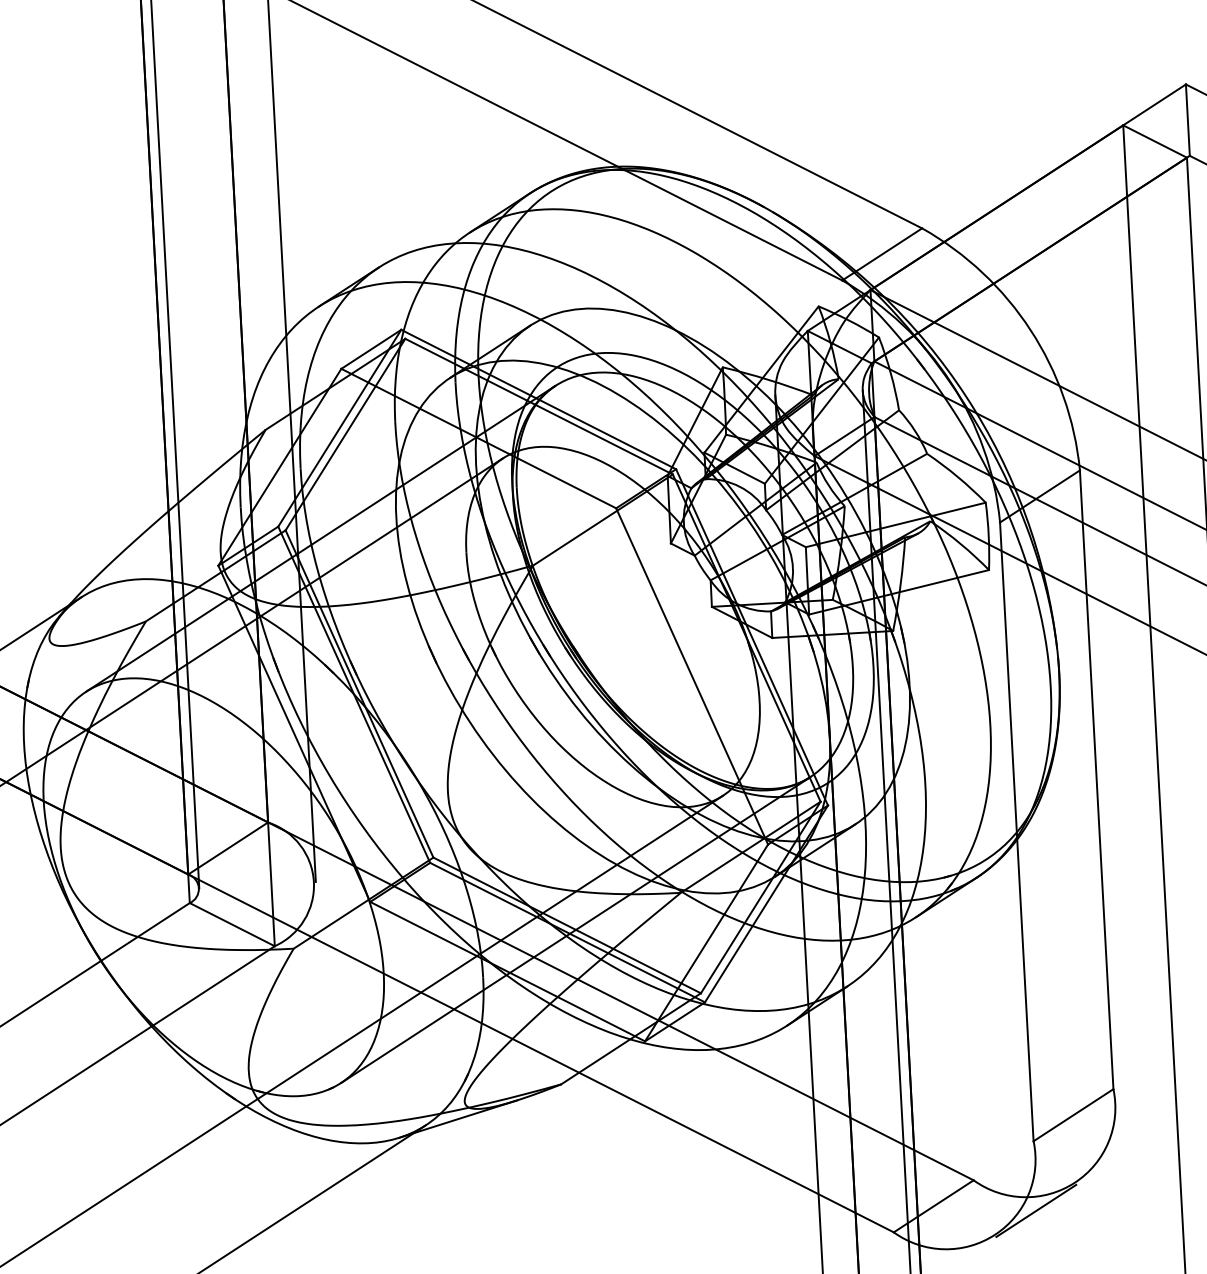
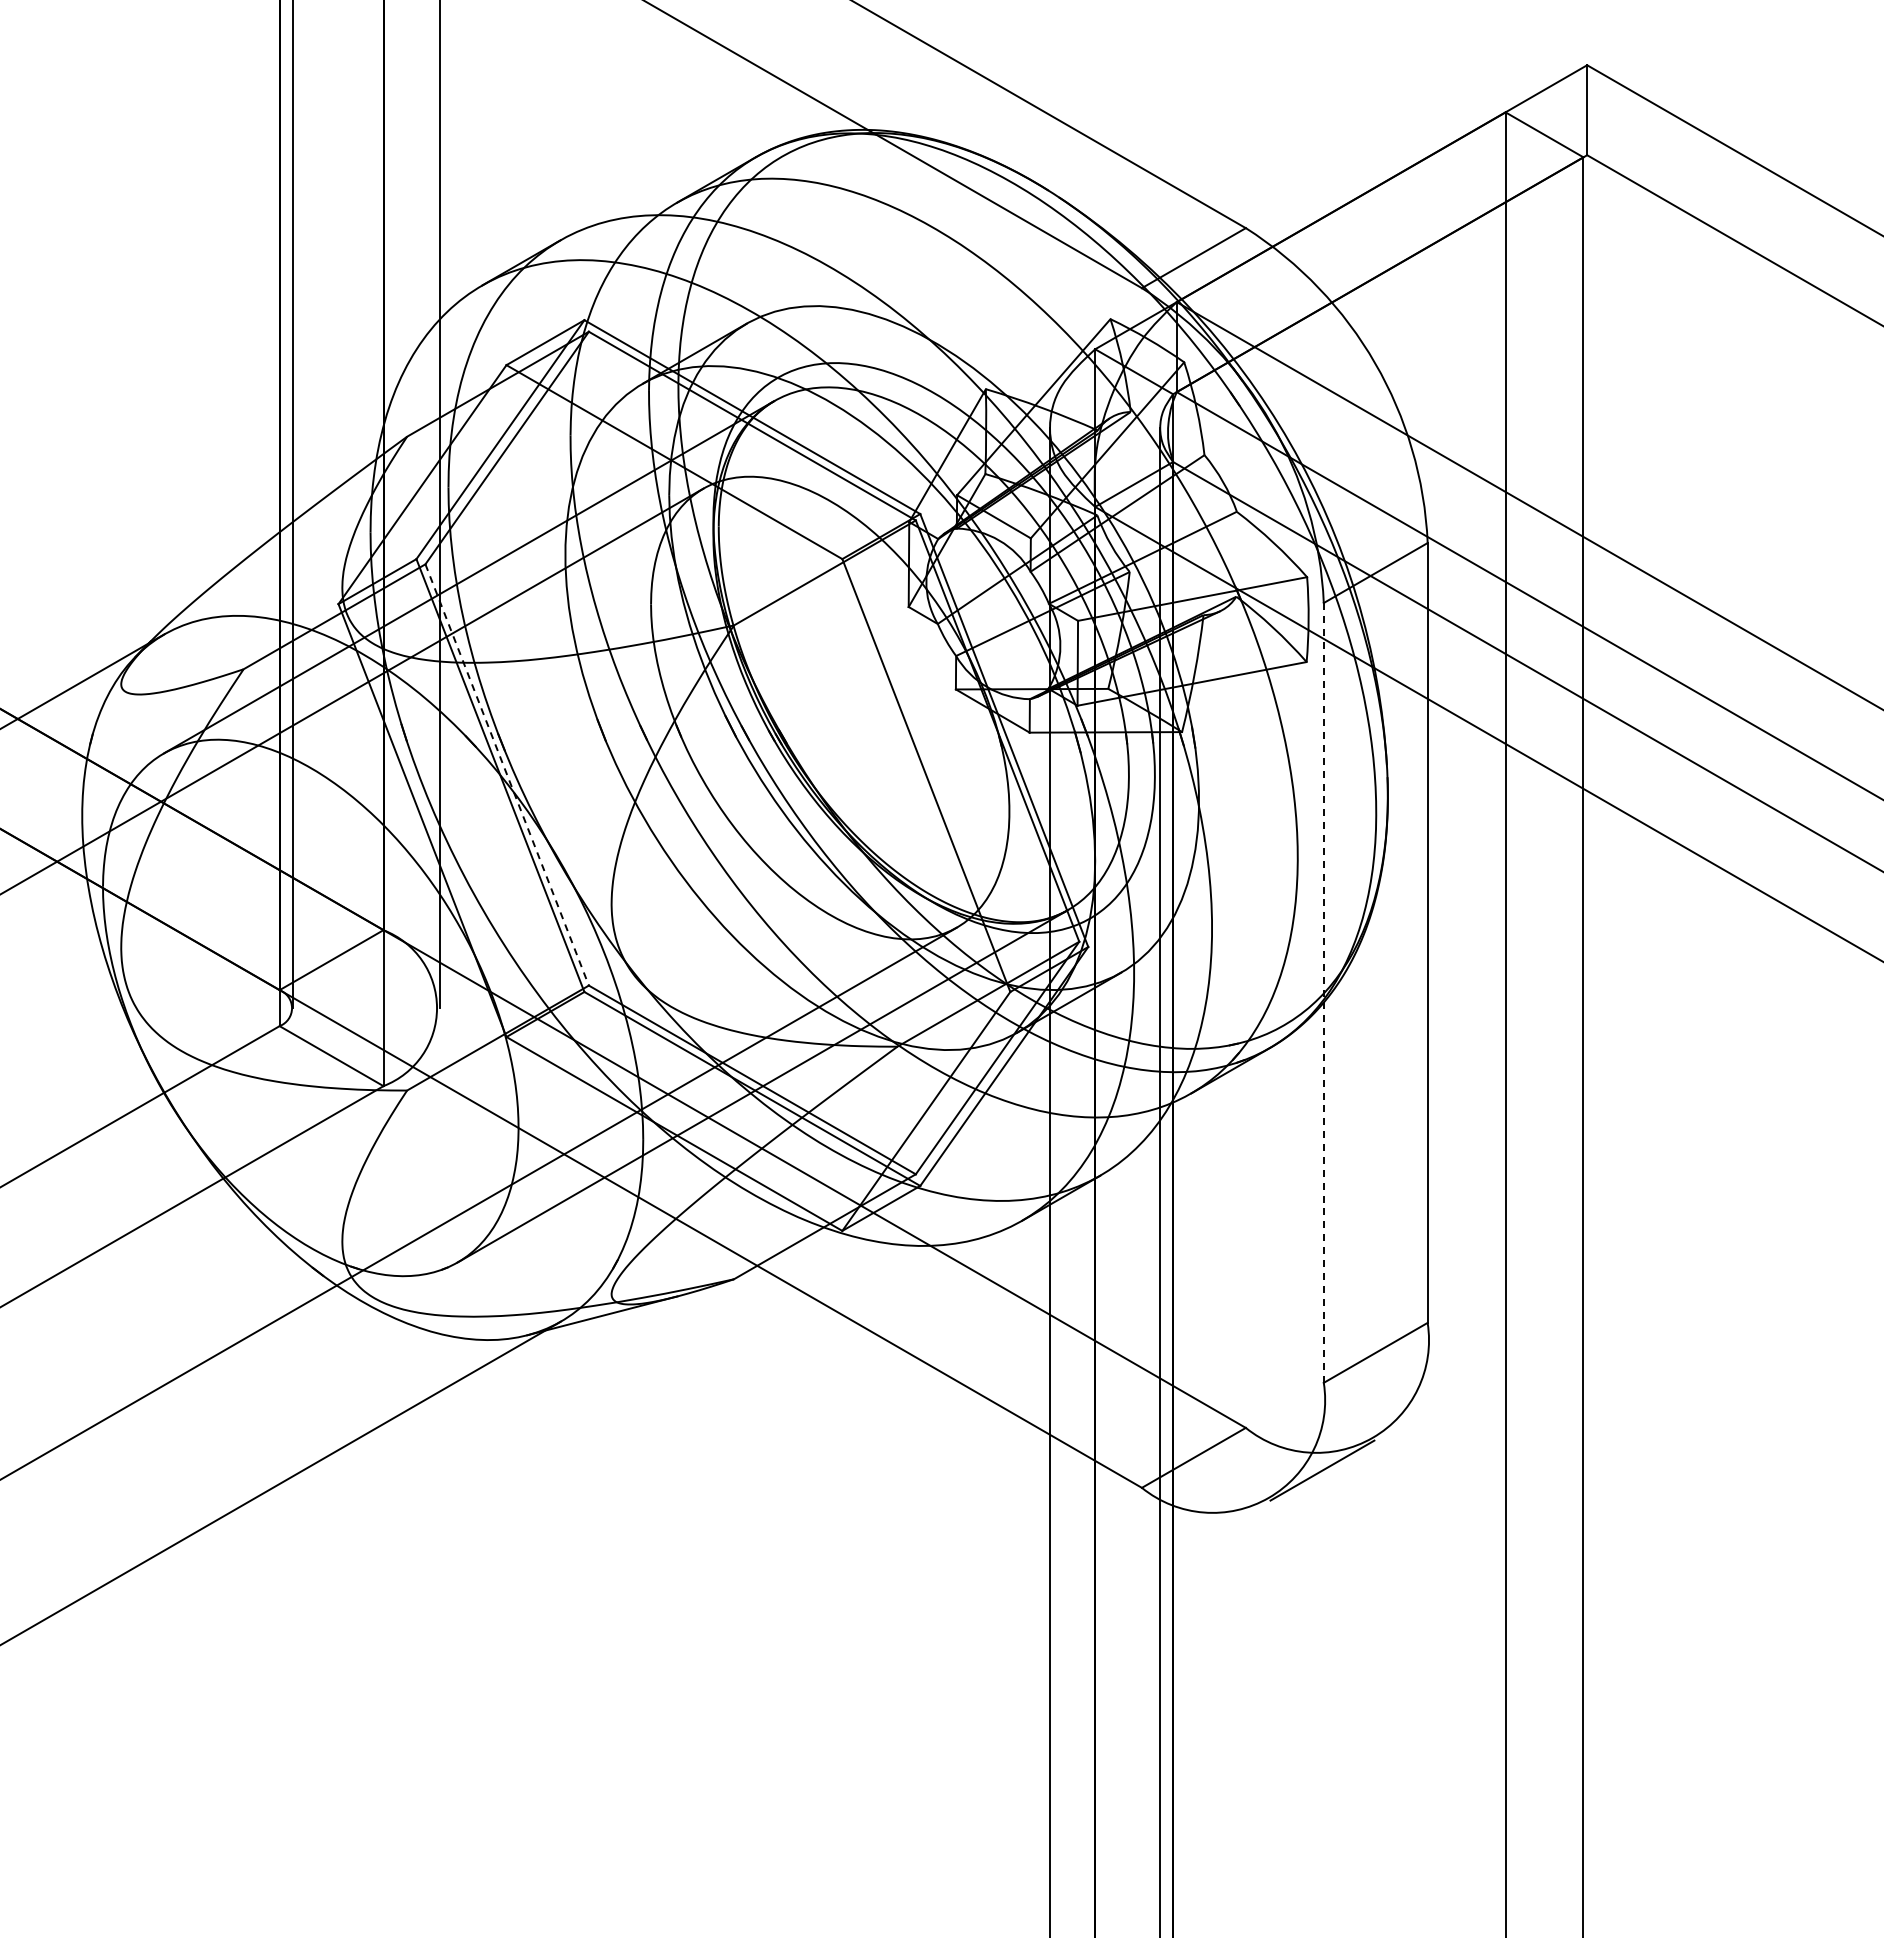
line: (359, 693) -> (507, 774), solid -> dashed
line: (1016, 831) -> (1323, 992), solid -> dashed

